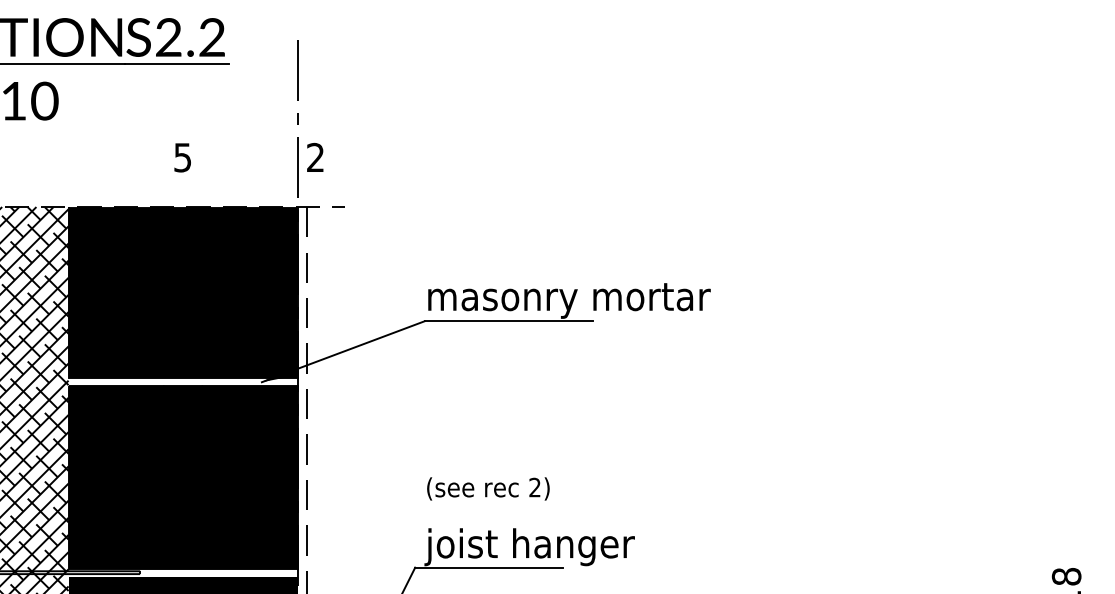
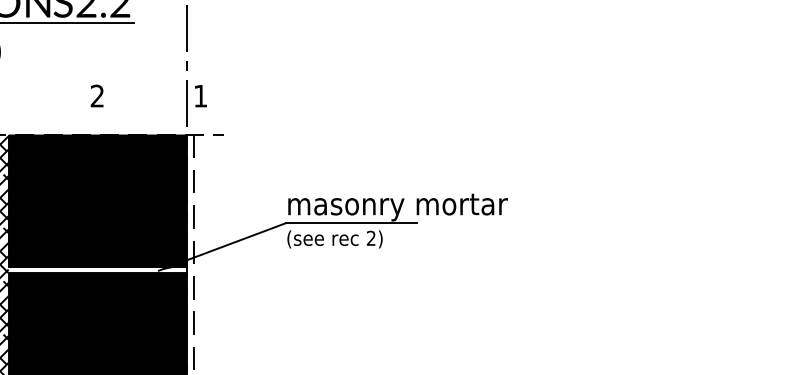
text: (315, 156) -> (200, 95), 2 -> 1
text: (182, 157) -> (97, 96), 5 -> 2
text: (488, 488) -> (335, 239), moved

